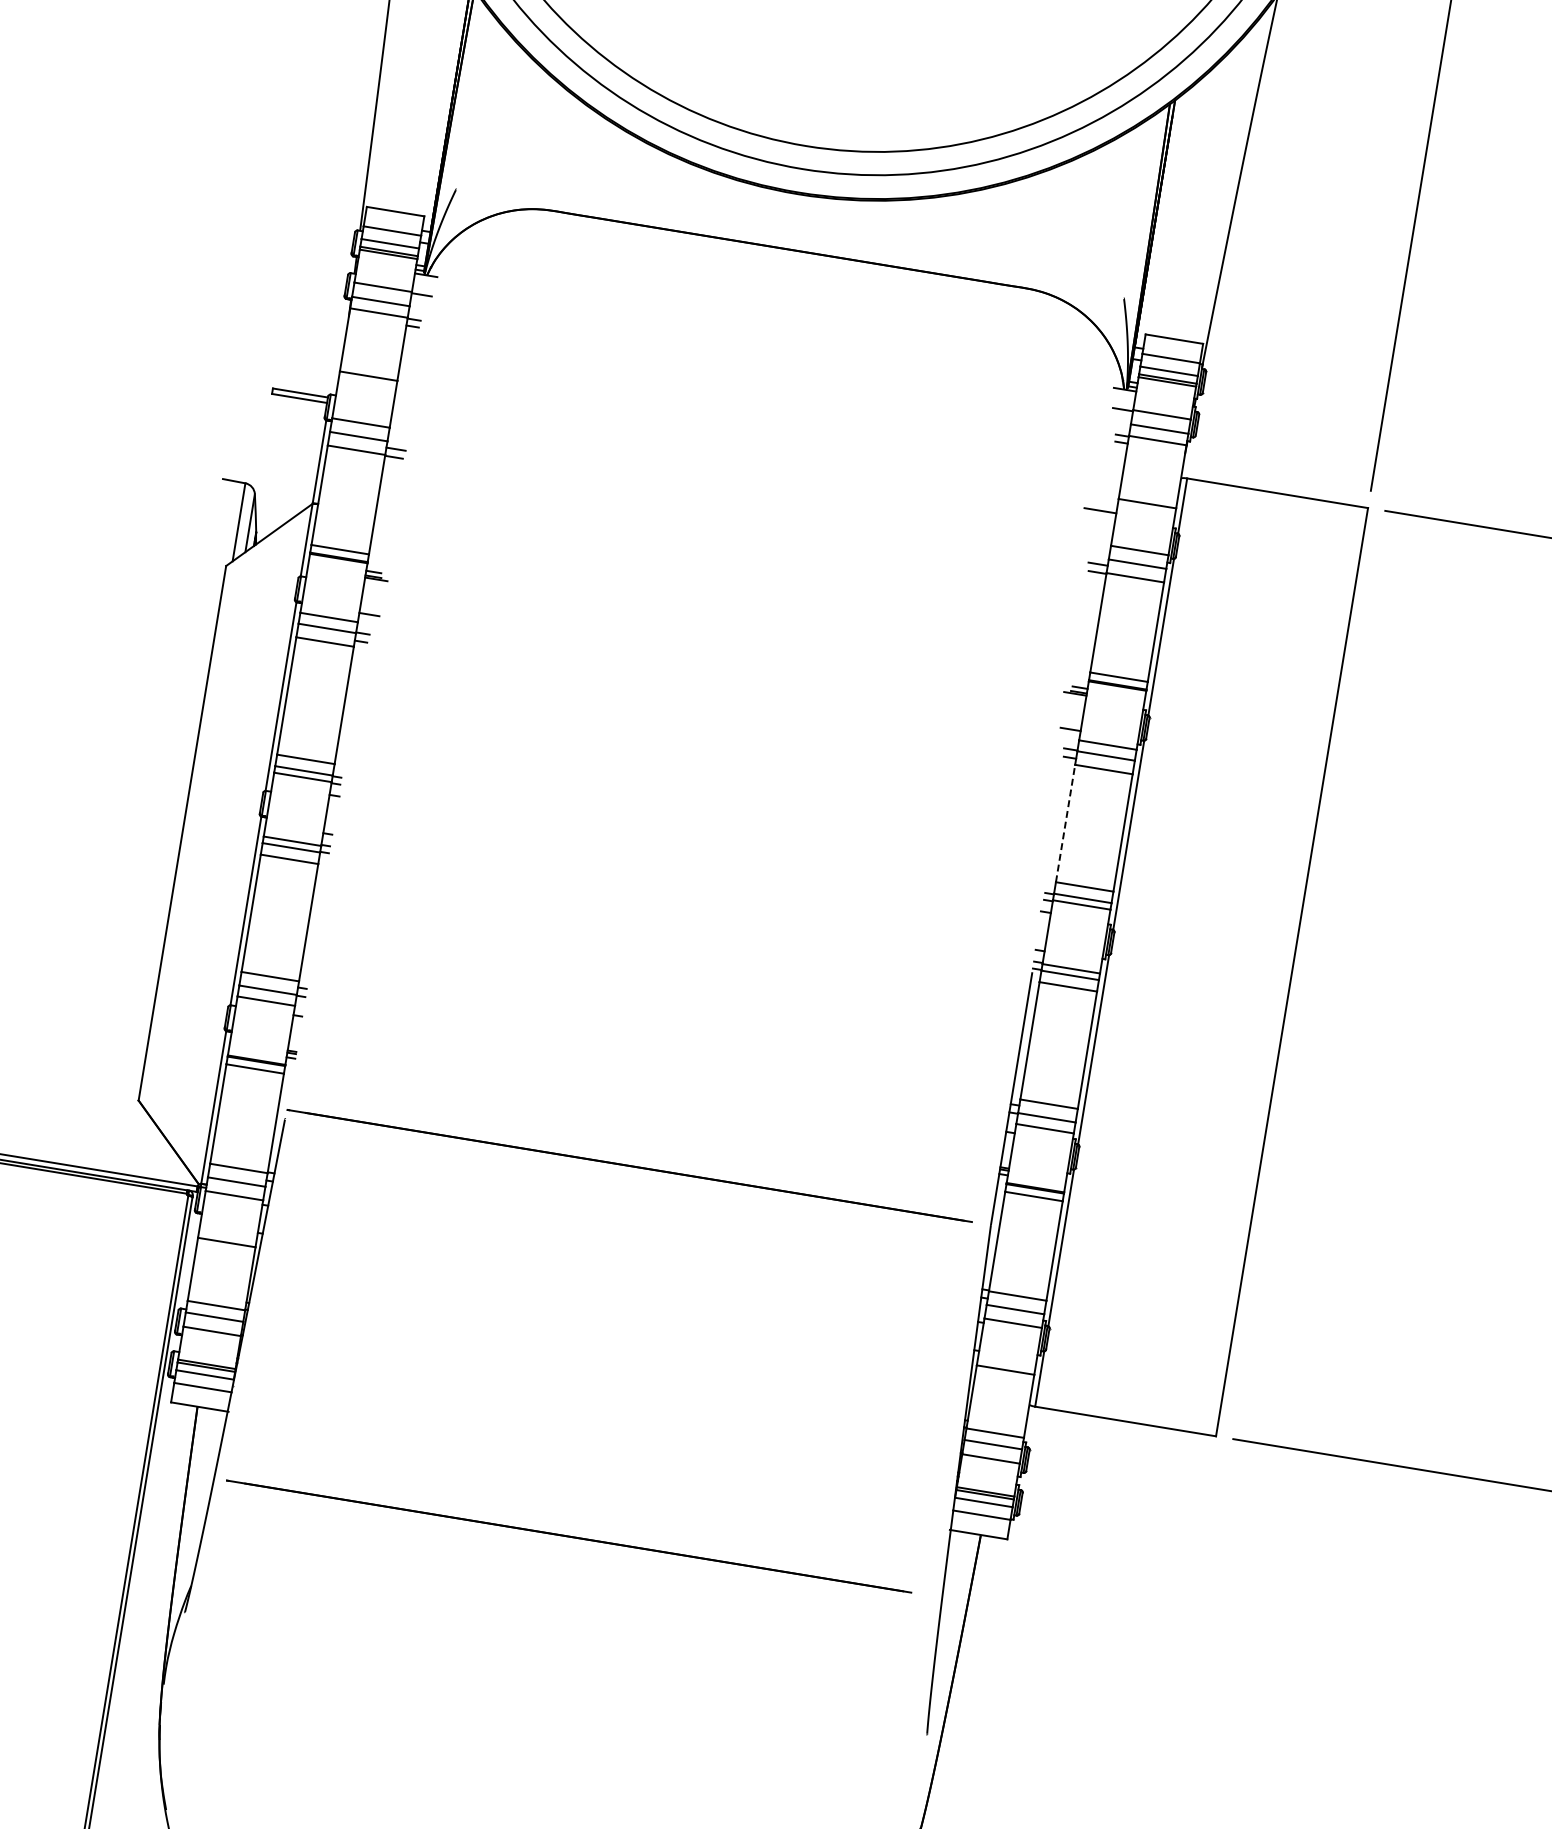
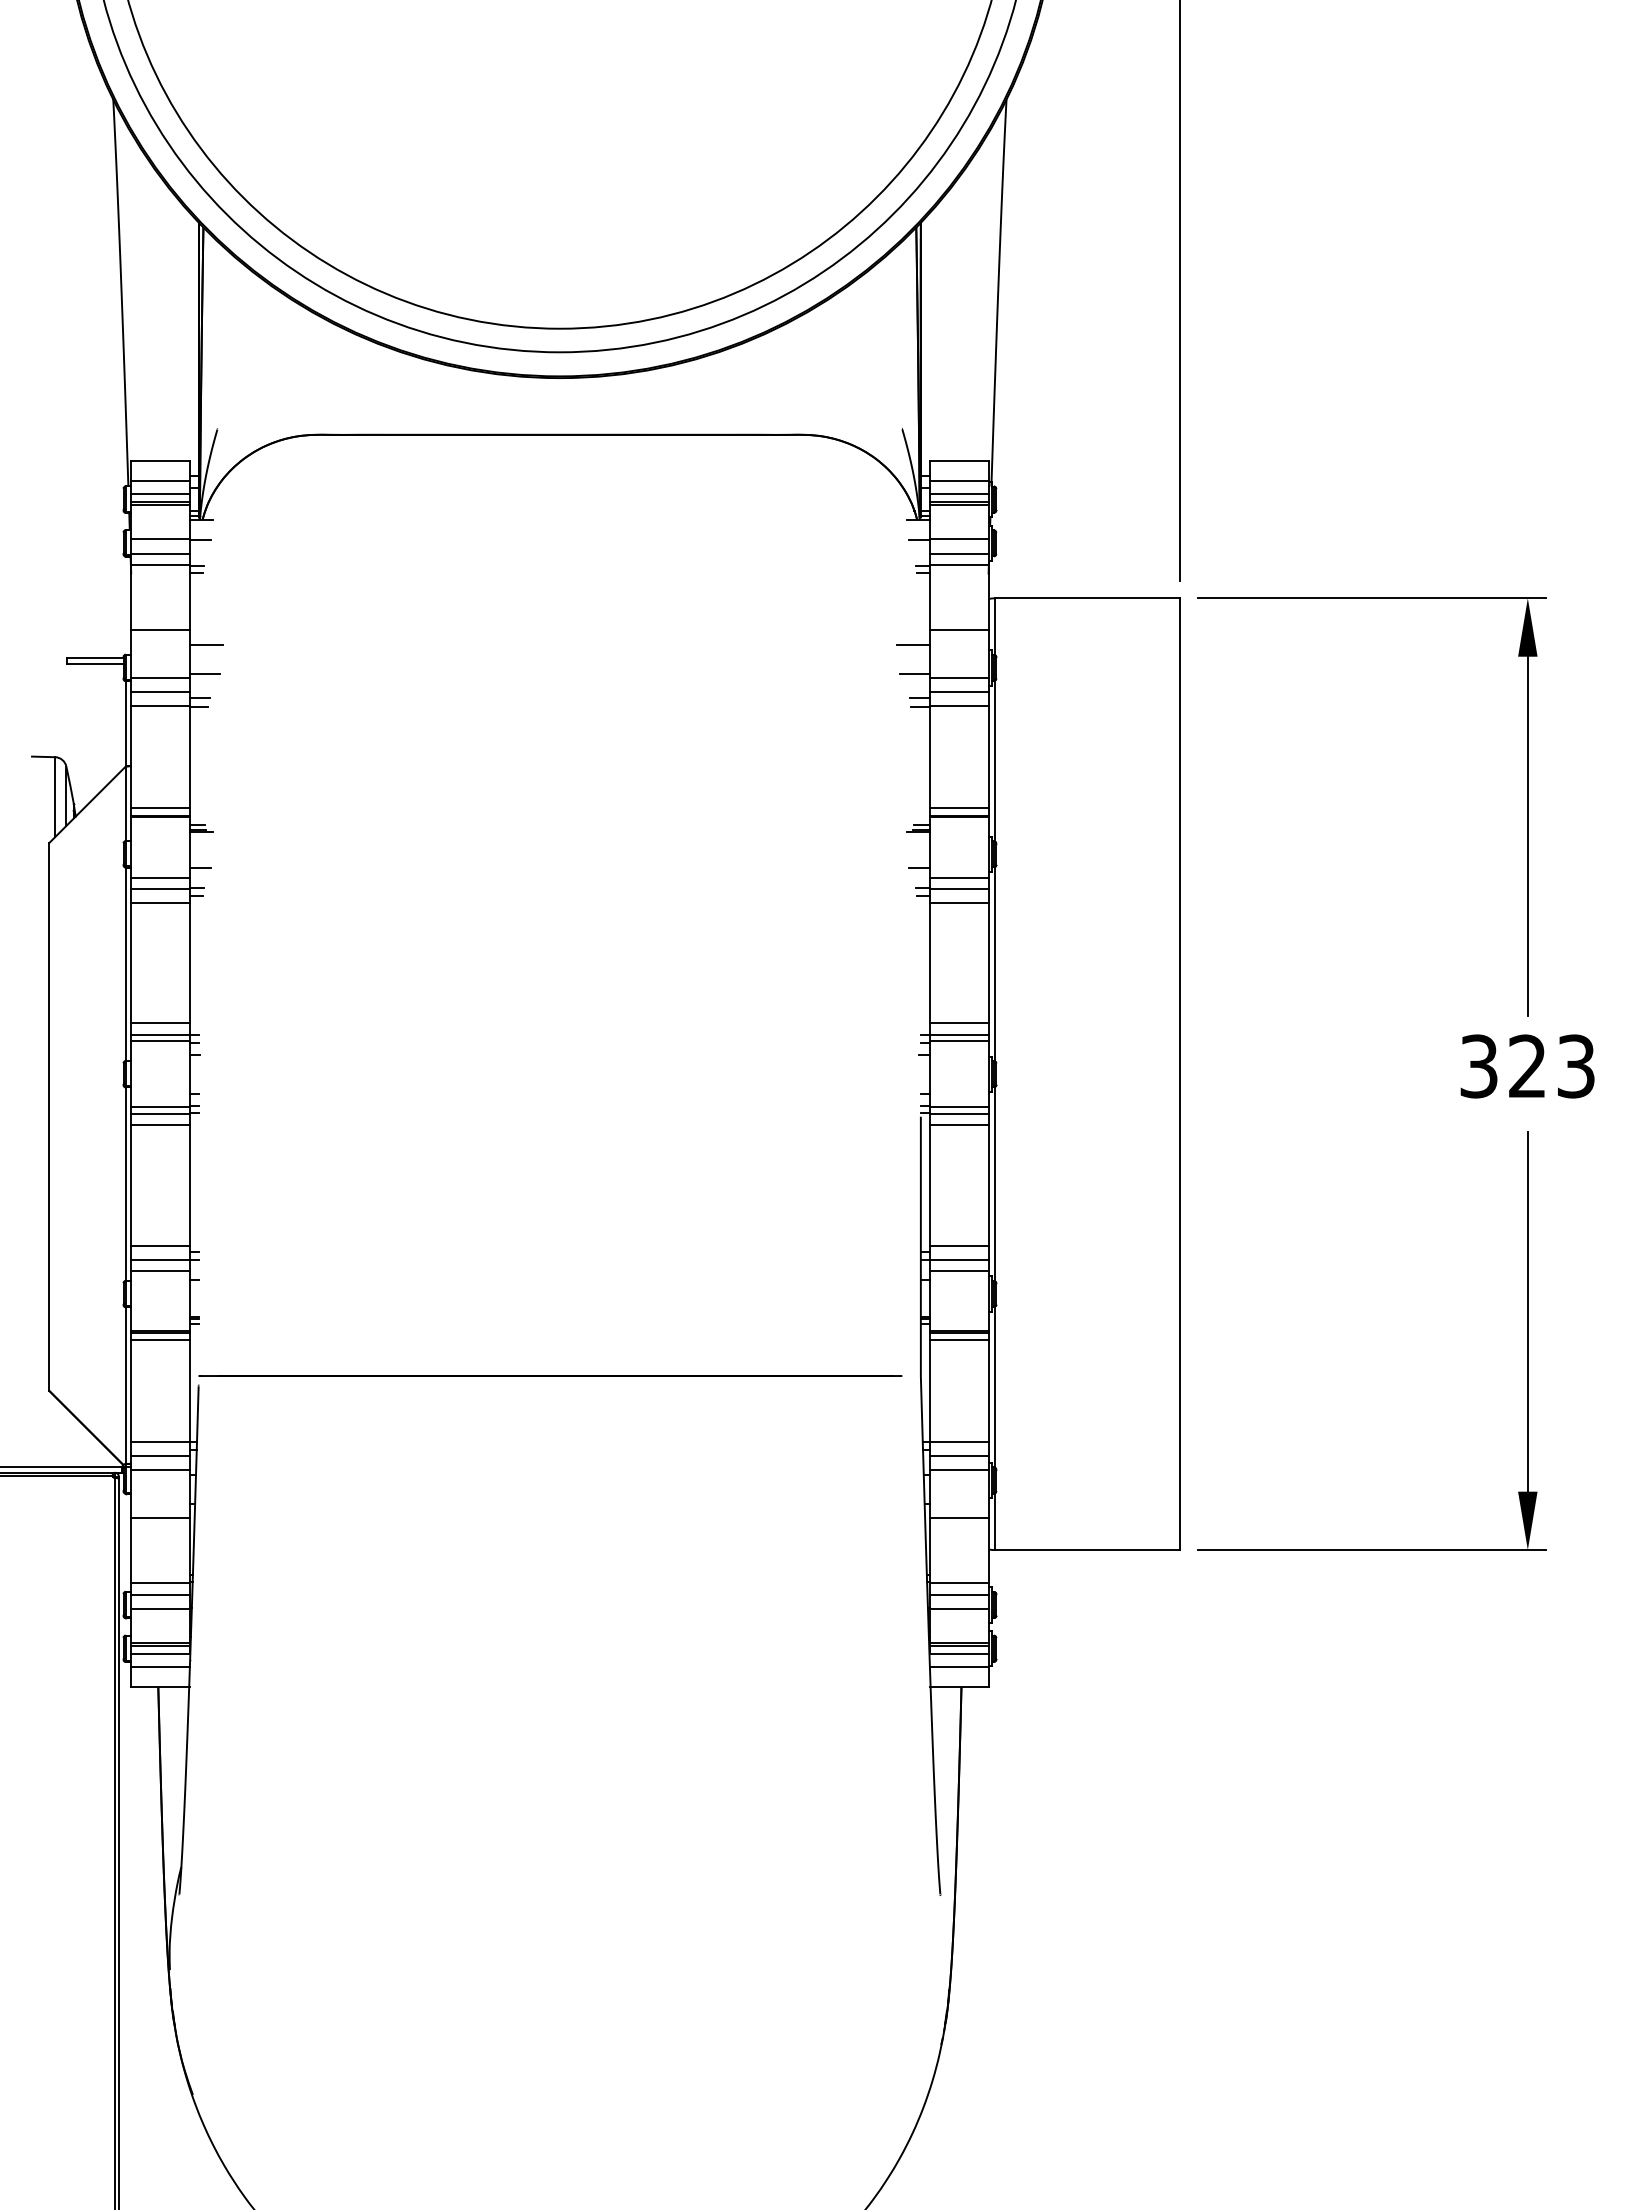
line: (411, 397) -> (206, 644), added
line: (404, 425) -> (204, 673), added
line: (1096, 538) -> (914, 673), added
line: (1065, 823) -> (929, 962), dashed -> solid
line: (569, 1536) -> (550, 1755), removed

